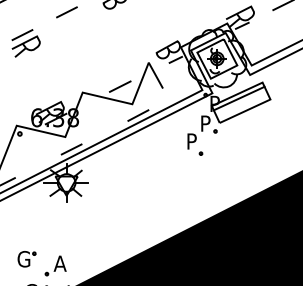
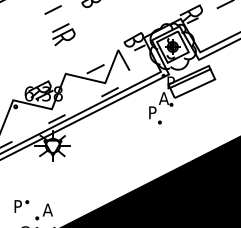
part: (25, 43) -> (63, 34), moved
text: (205, 123) -> (163, 98), P -> A
text: (23, 259) -> (18, 206), G -> P

